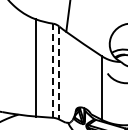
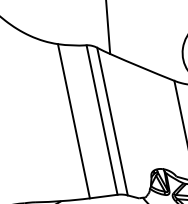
line: (53, 70) -> (102, 119), dashed -> solid
line: (59, 73) -> (113, 122), dashed -> solid

